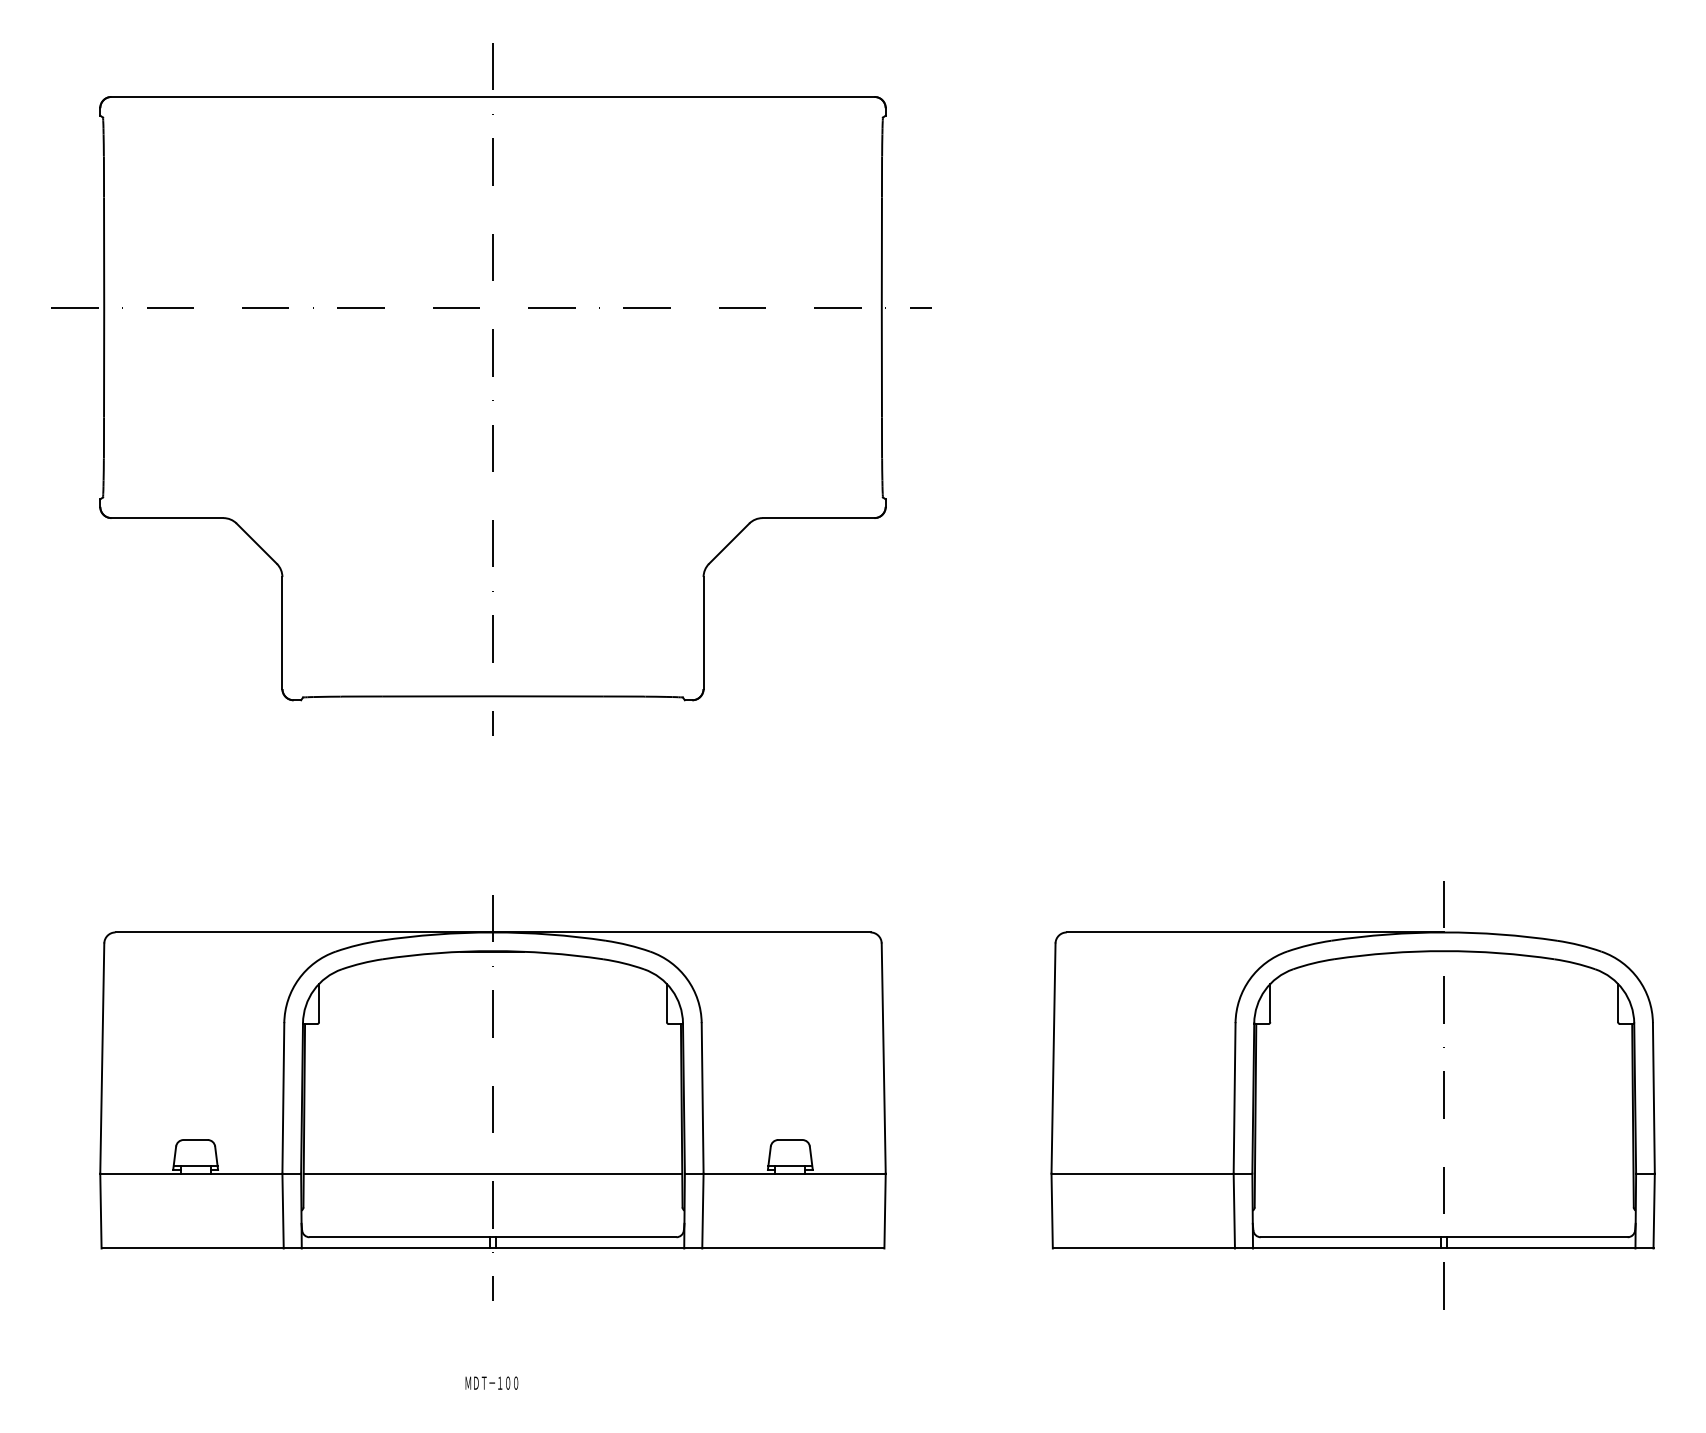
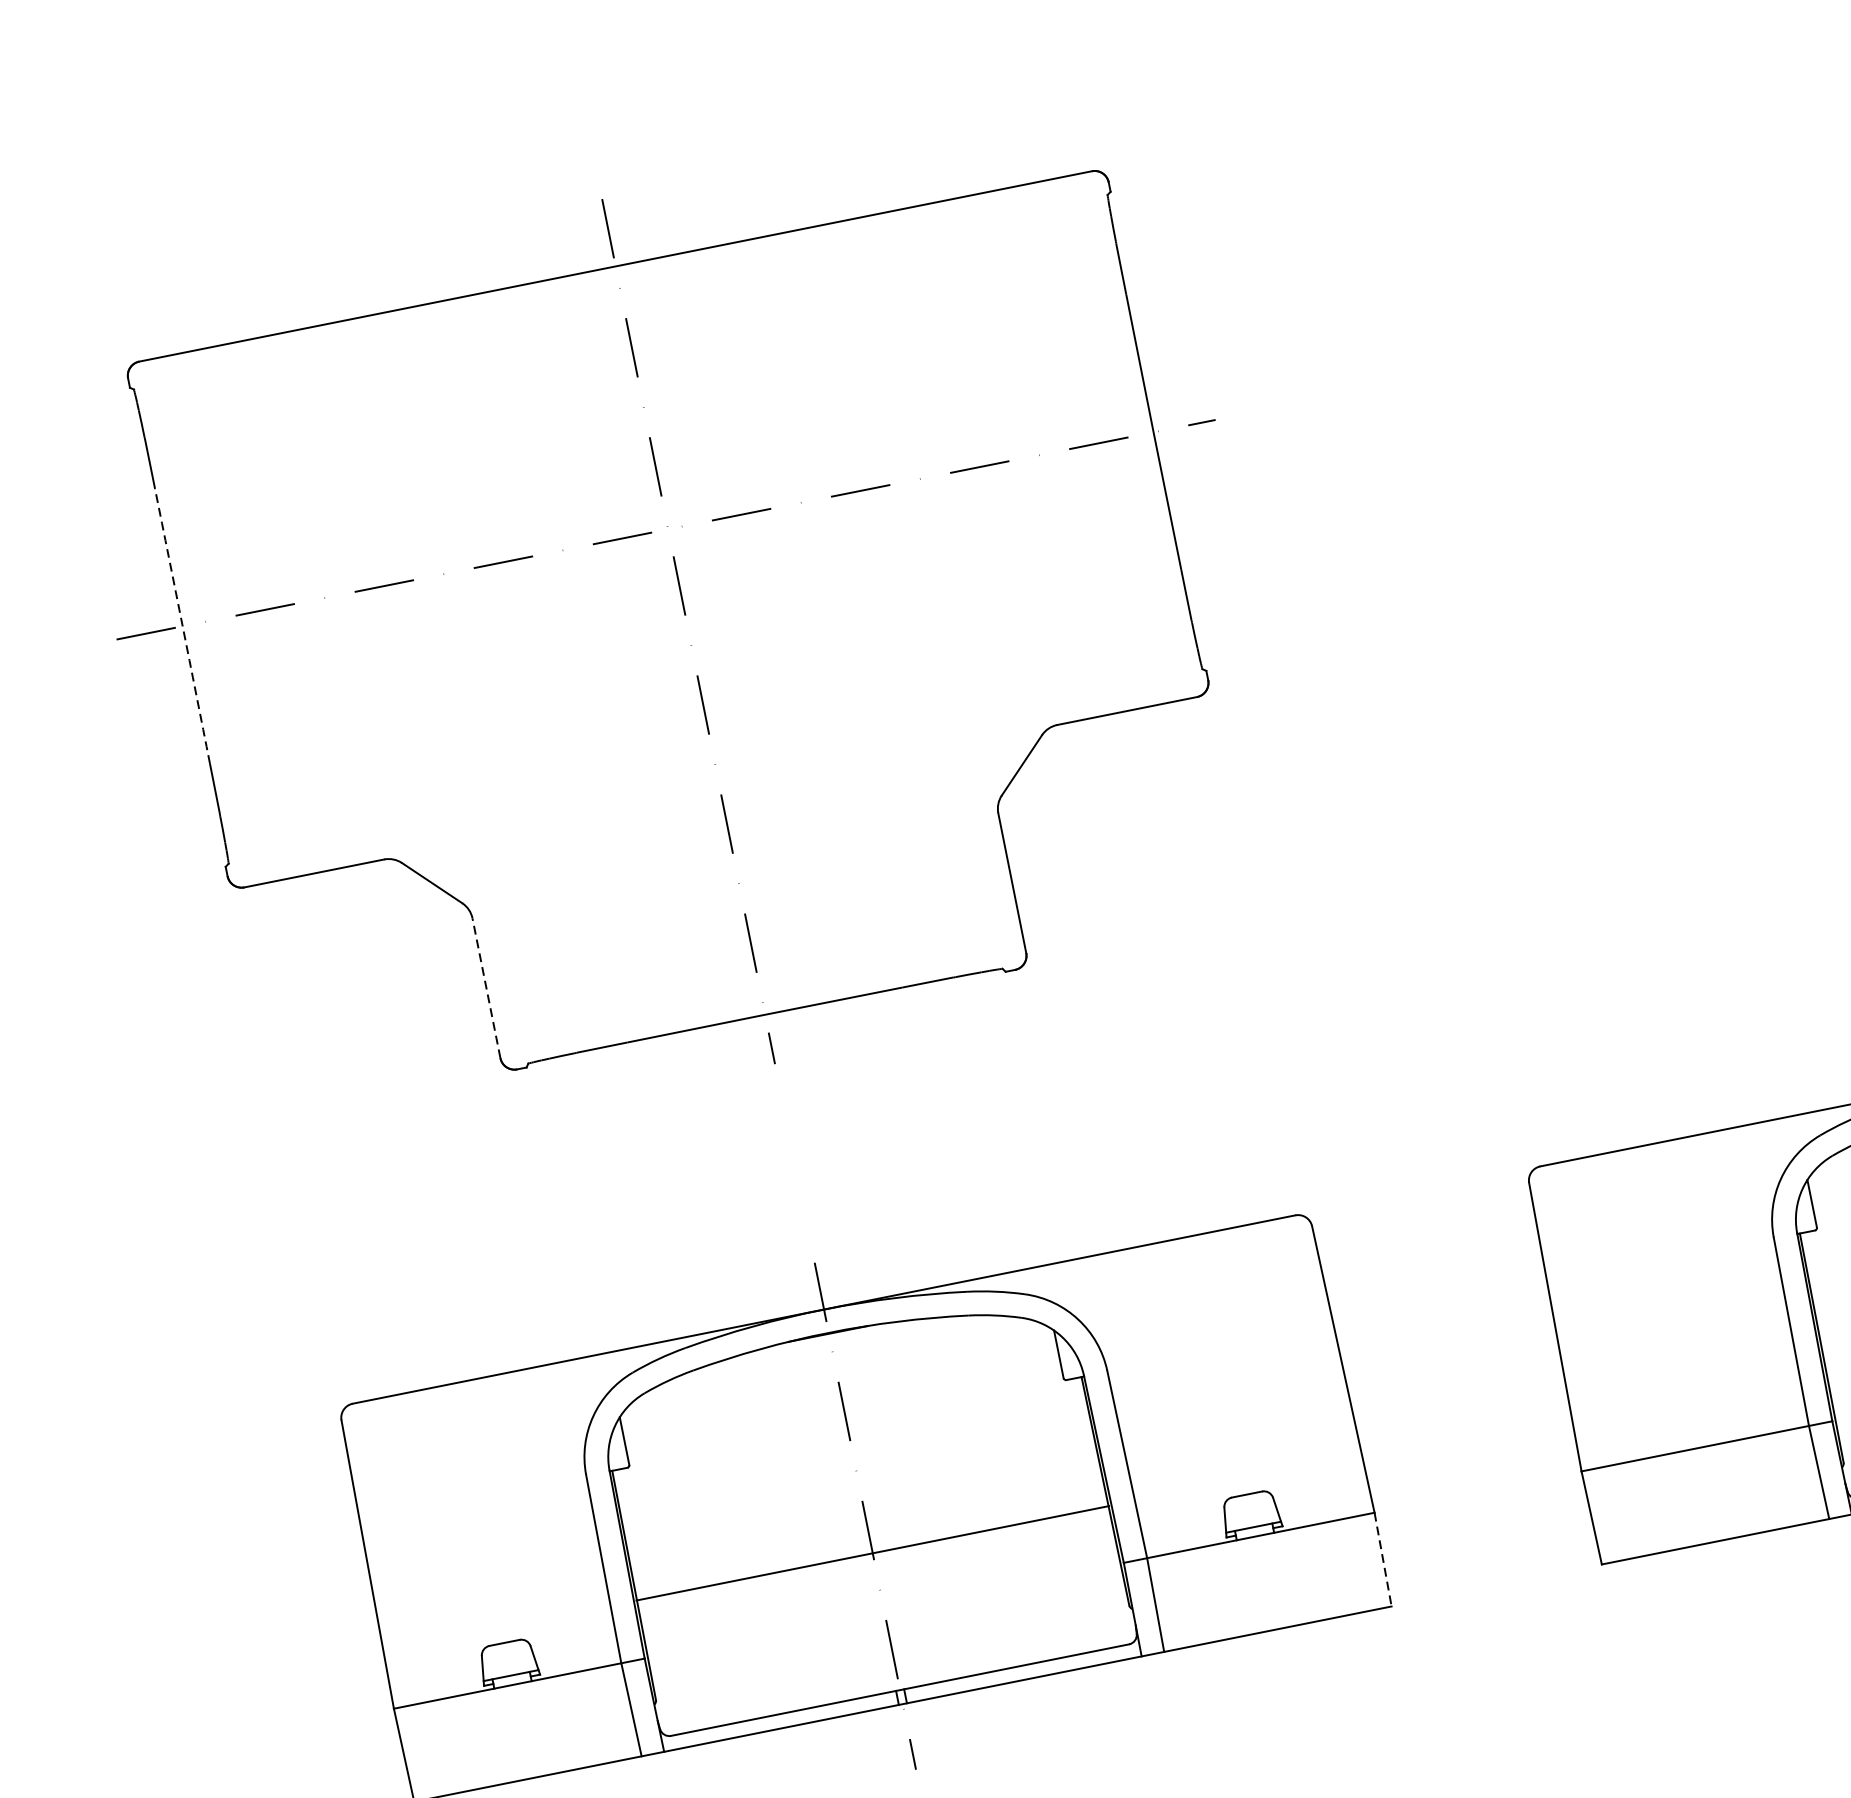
arc: (104, 307) -> (183, 626), solid -> dashed
line: (282, 633) -> (486, 988), solid -> dashed
line: (492, 1173) -> (872, 1553), moved
line: (885, 1211) -> (1383, 1560), solid -> dashed

